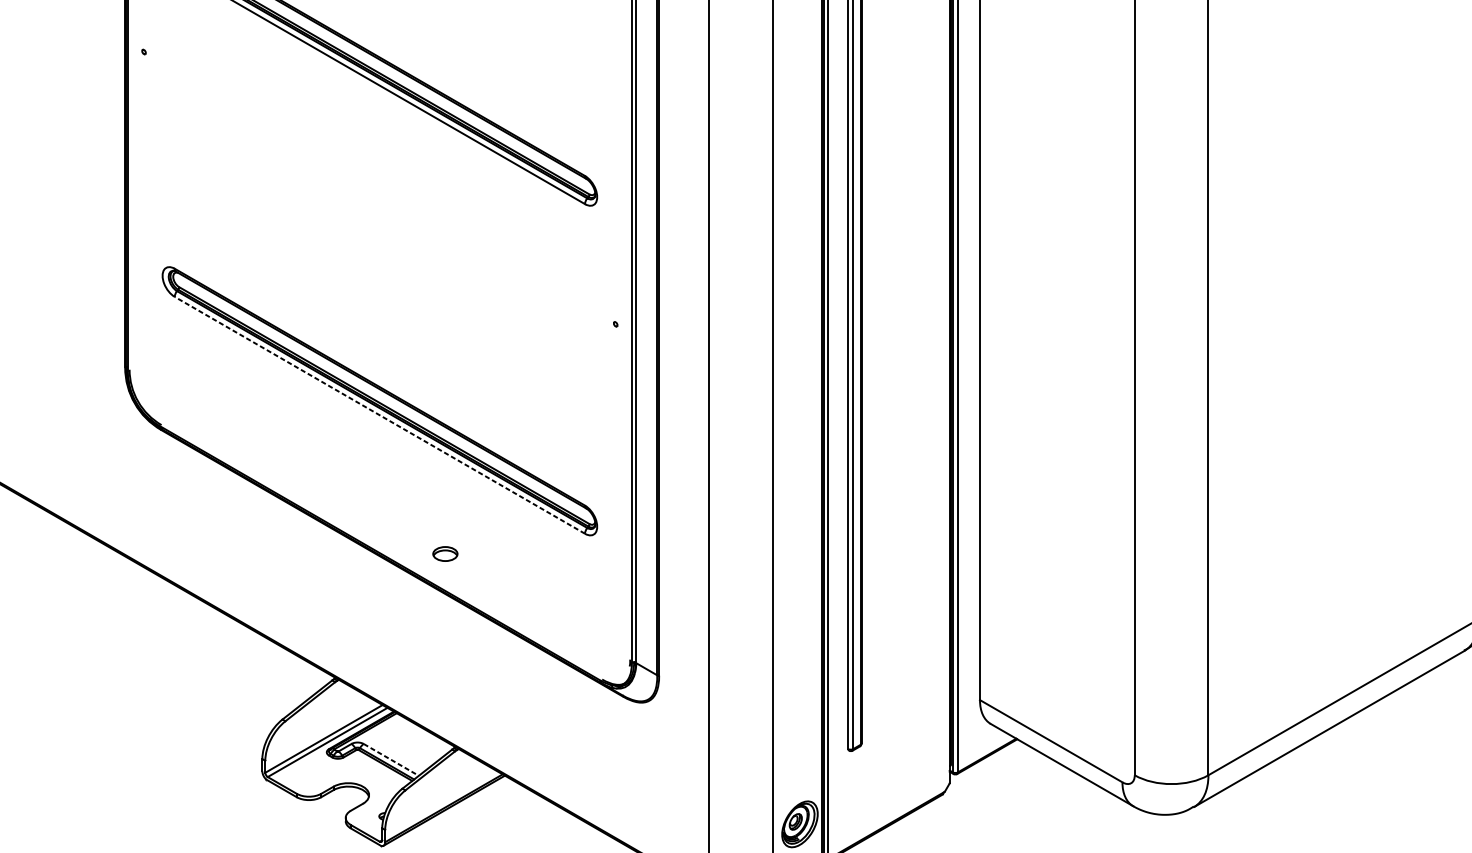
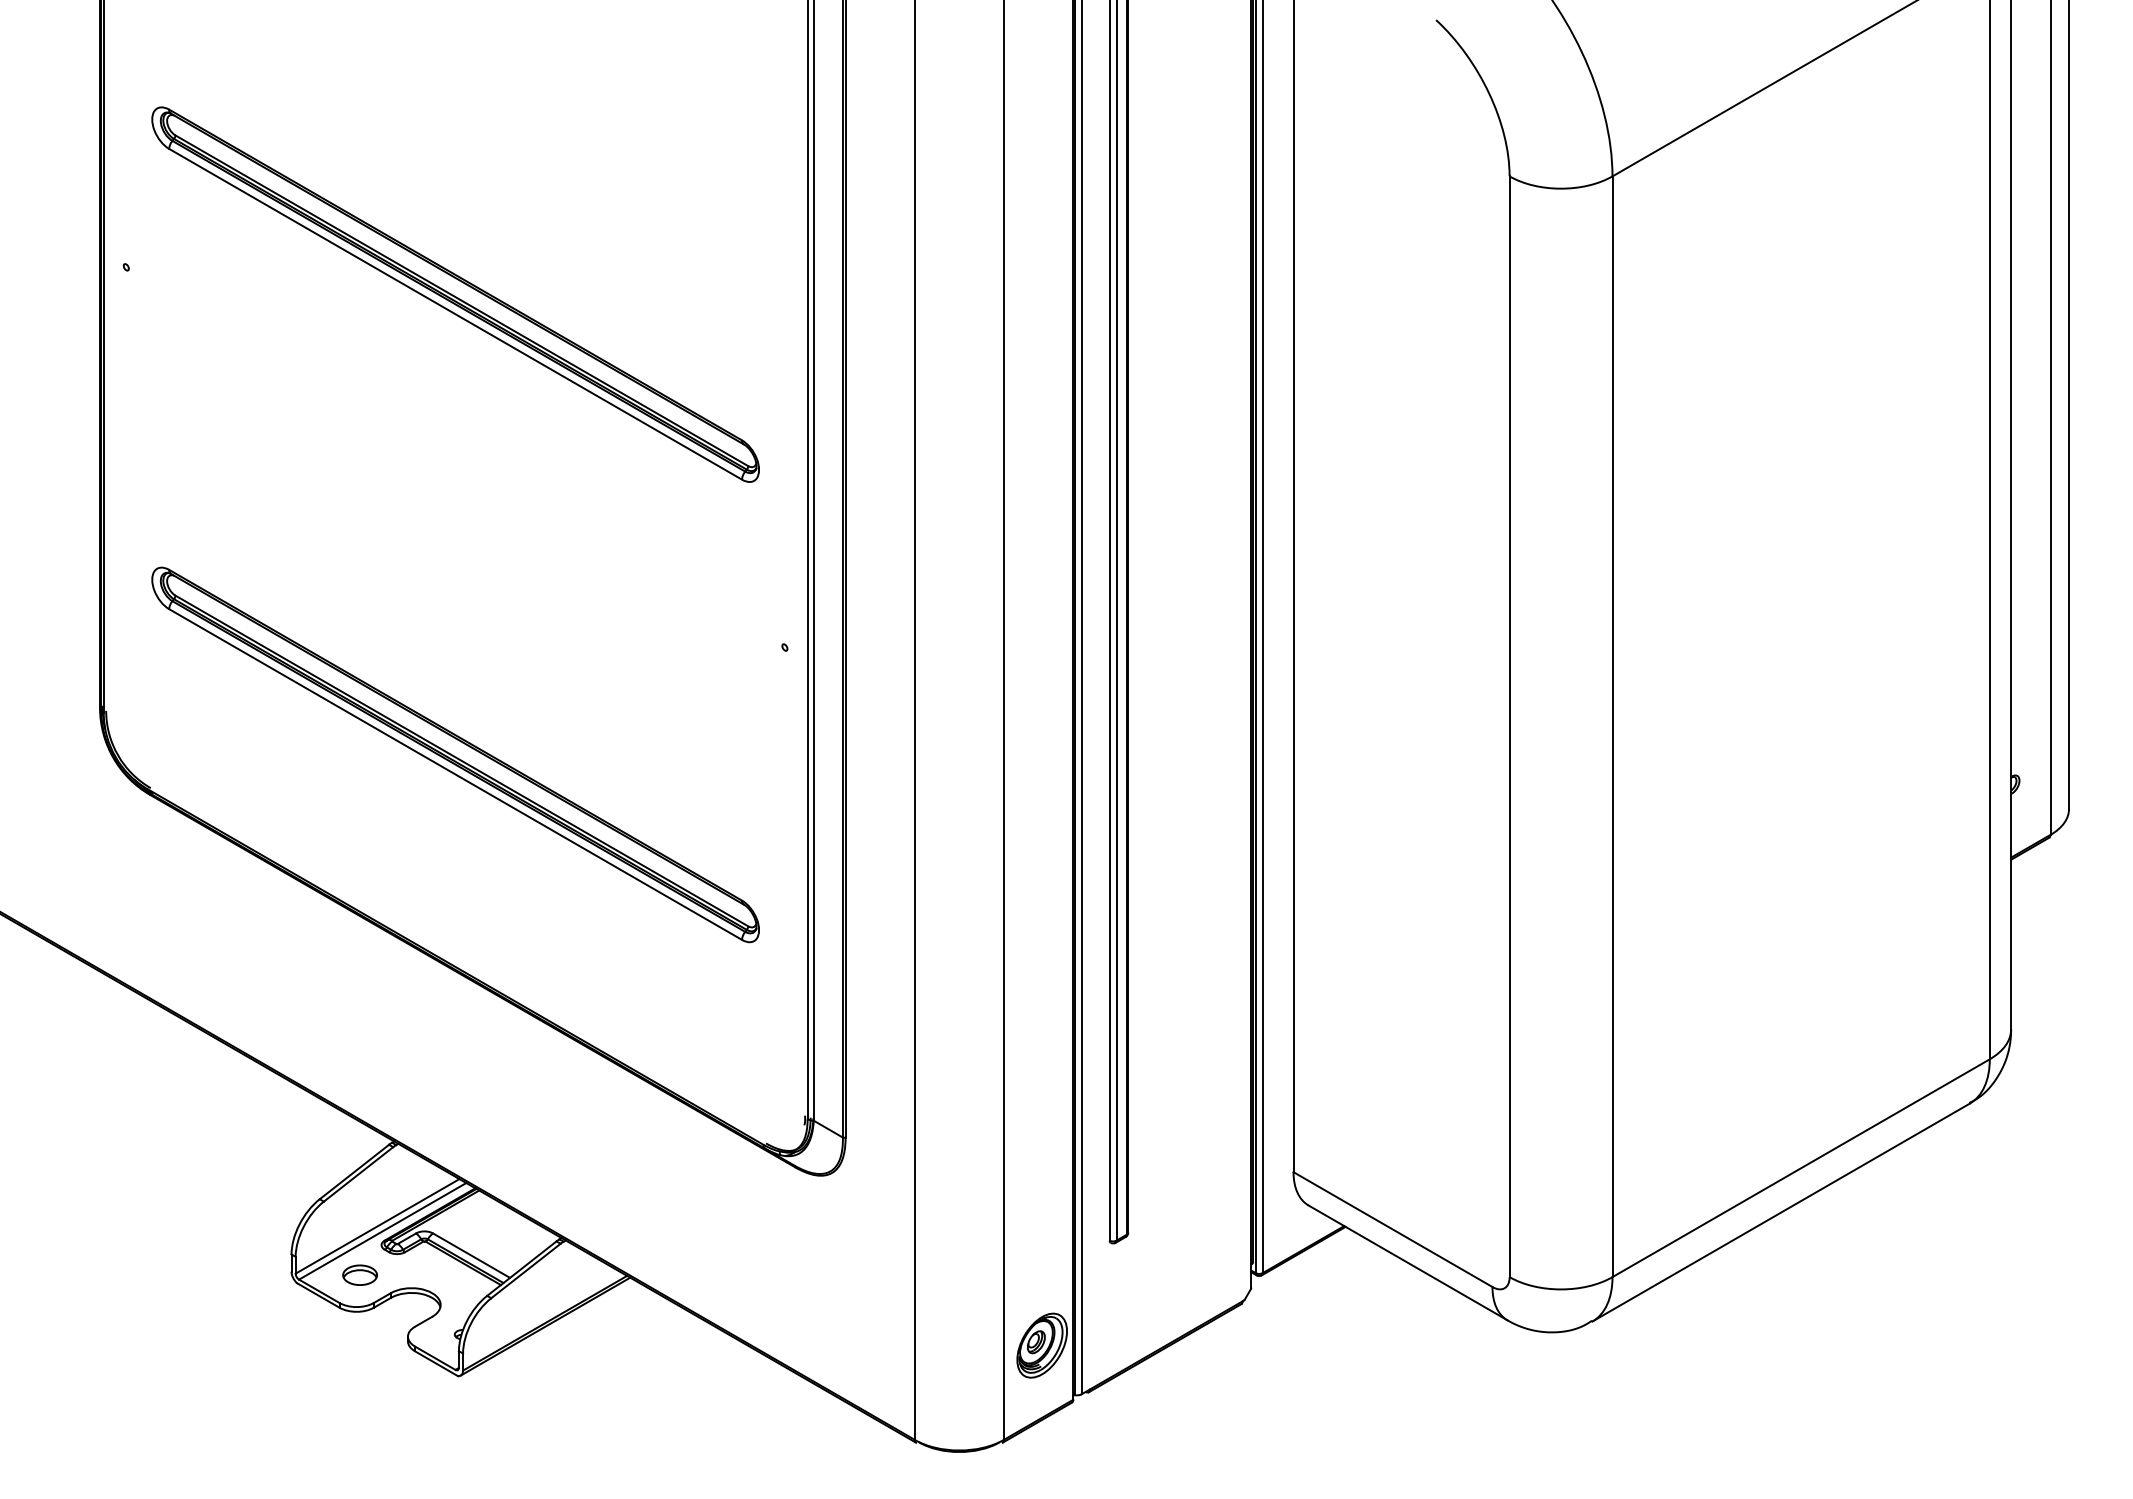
line: (379, 415) -> (455, 774), dashed -> solid
part: (444, 553) -> (359, 1274), moved
line: (391, 759) -> (472, 1255), dashed -> solid

